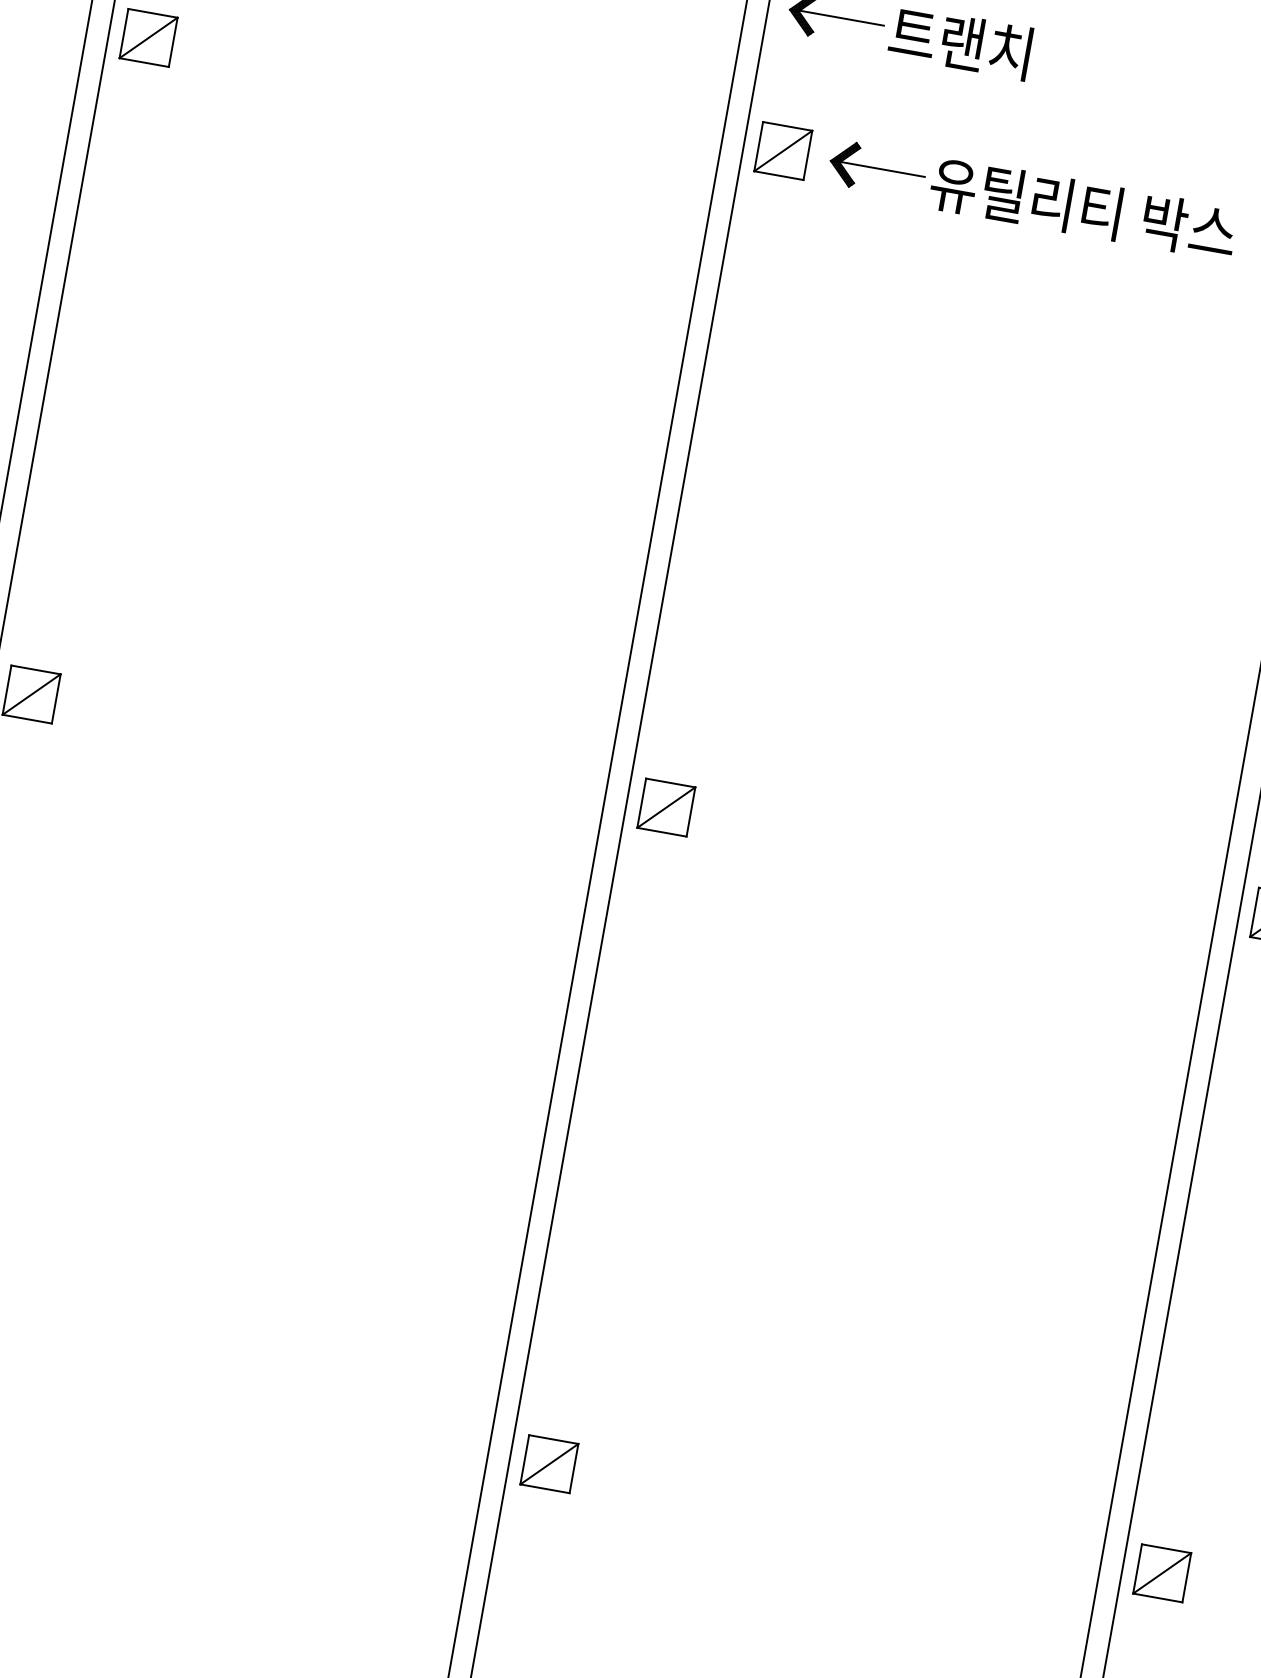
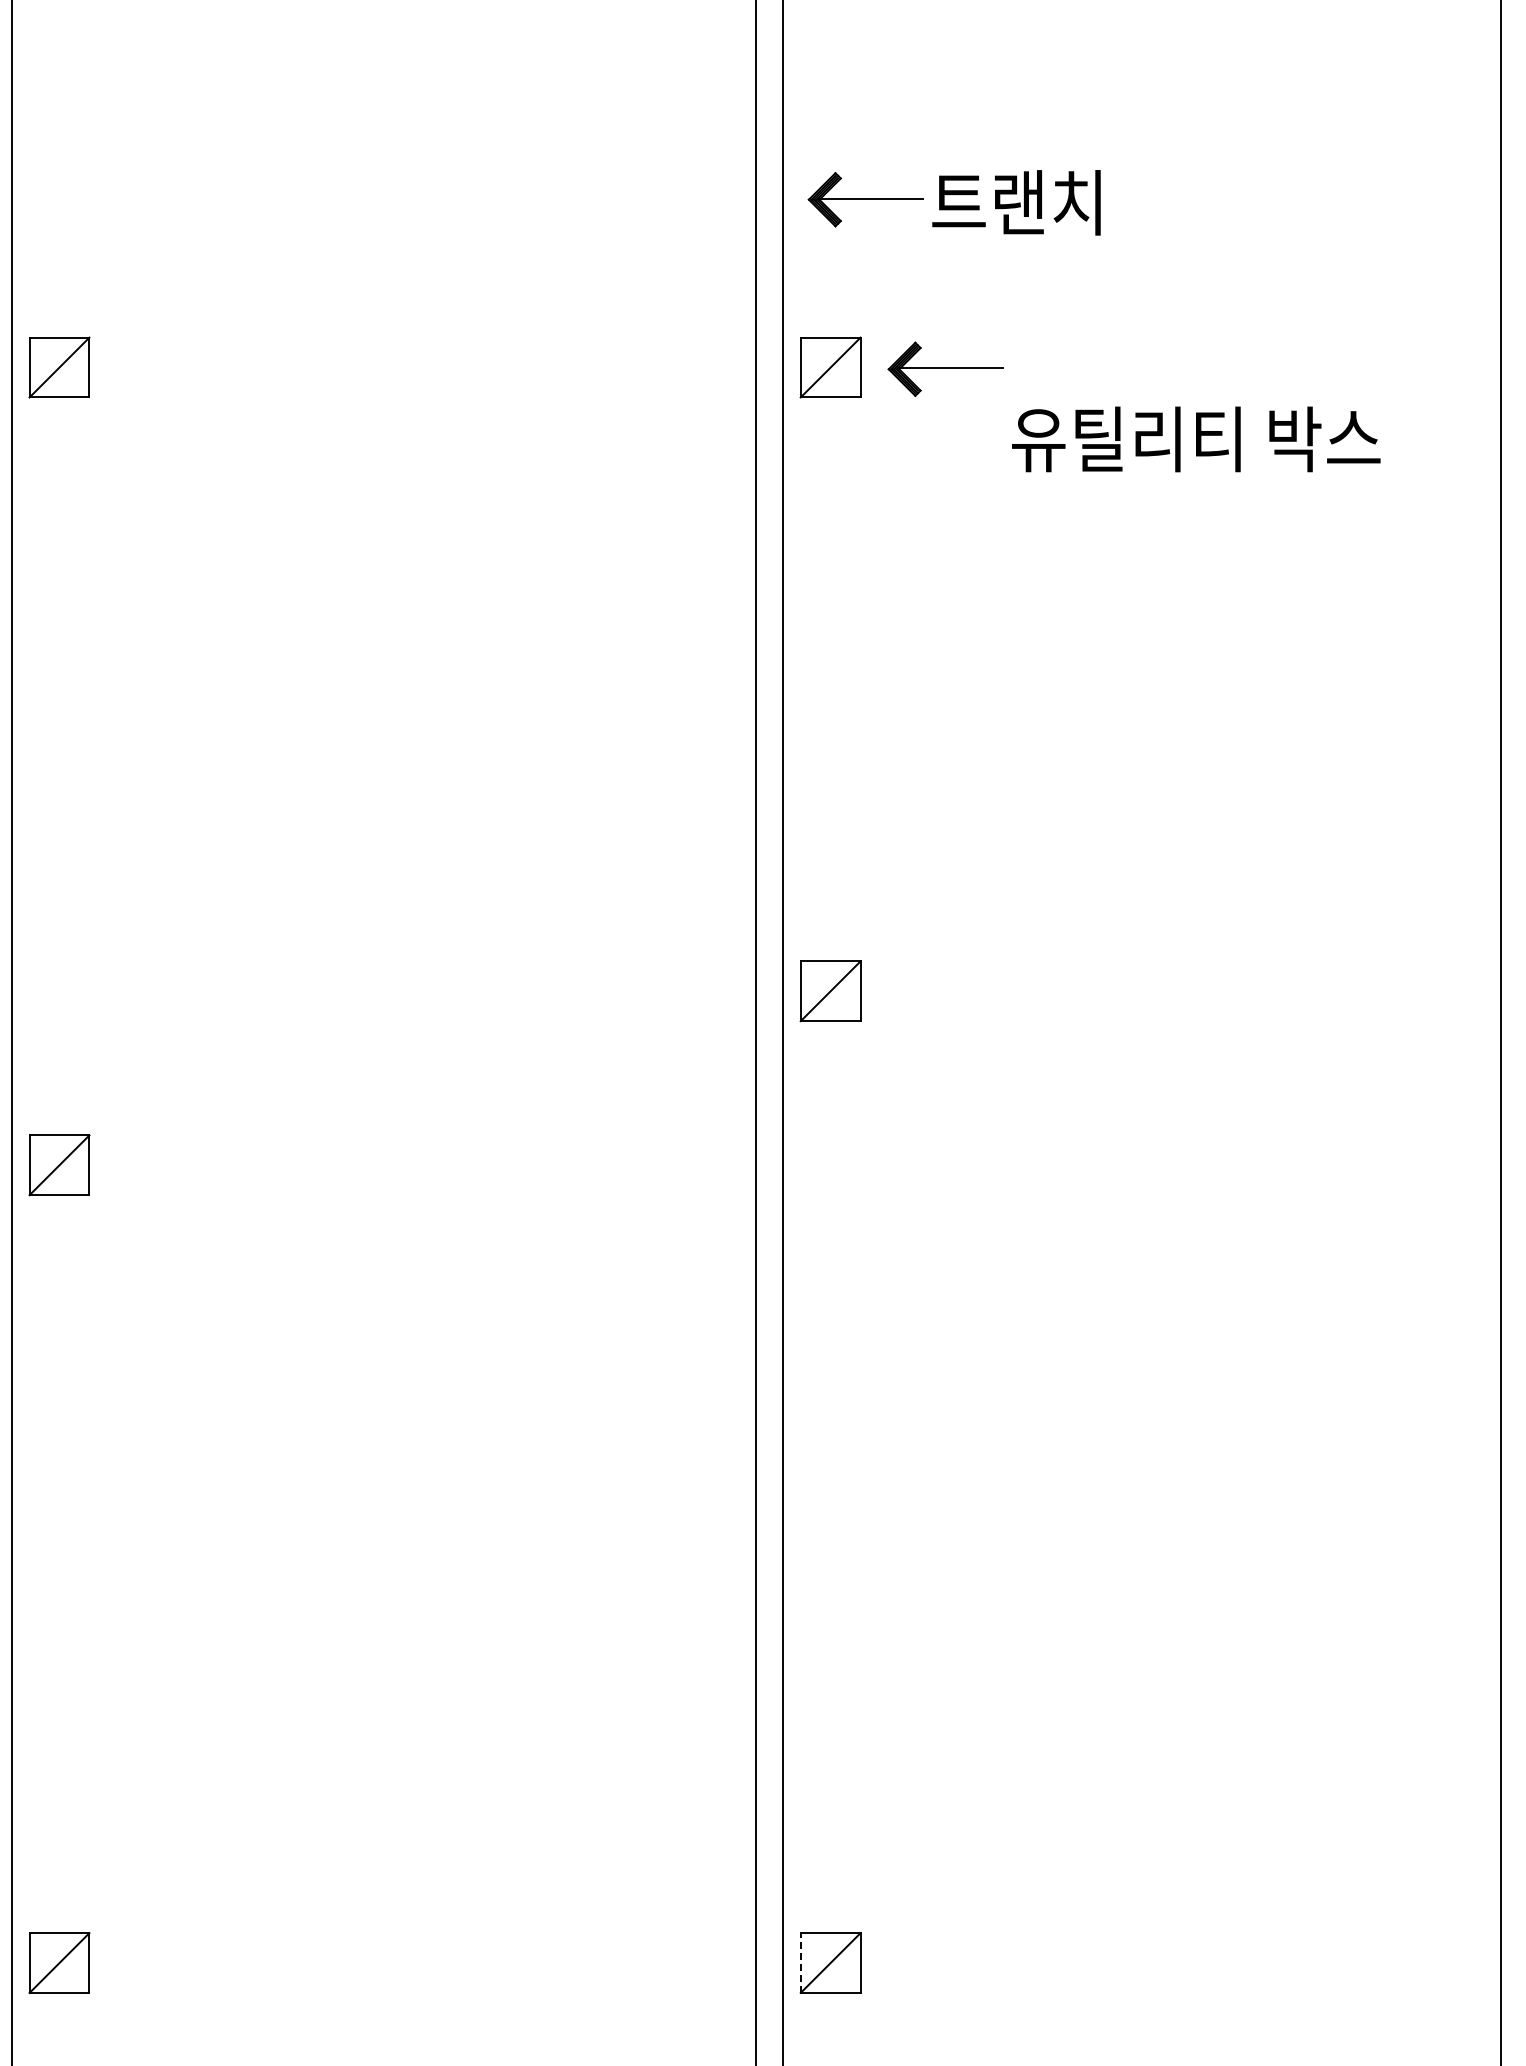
text: (1083, 208) -> (1196, 439), moved
part: (666, 807) -> (830, 991), moved
line: (524, 1460) -> (800, 1963), solid -> dashed

